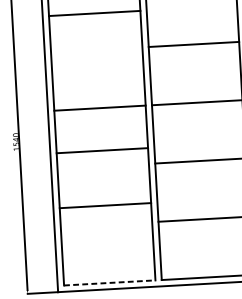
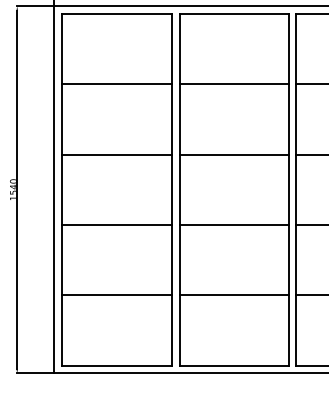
line: (94, 13) -> (116, 84), moved
line: (102, 151) -> (116, 225), moved
line: (105, 205) -> (116, 295), moved
line: (110, 282) -> (117, 365), dashed -> solid

